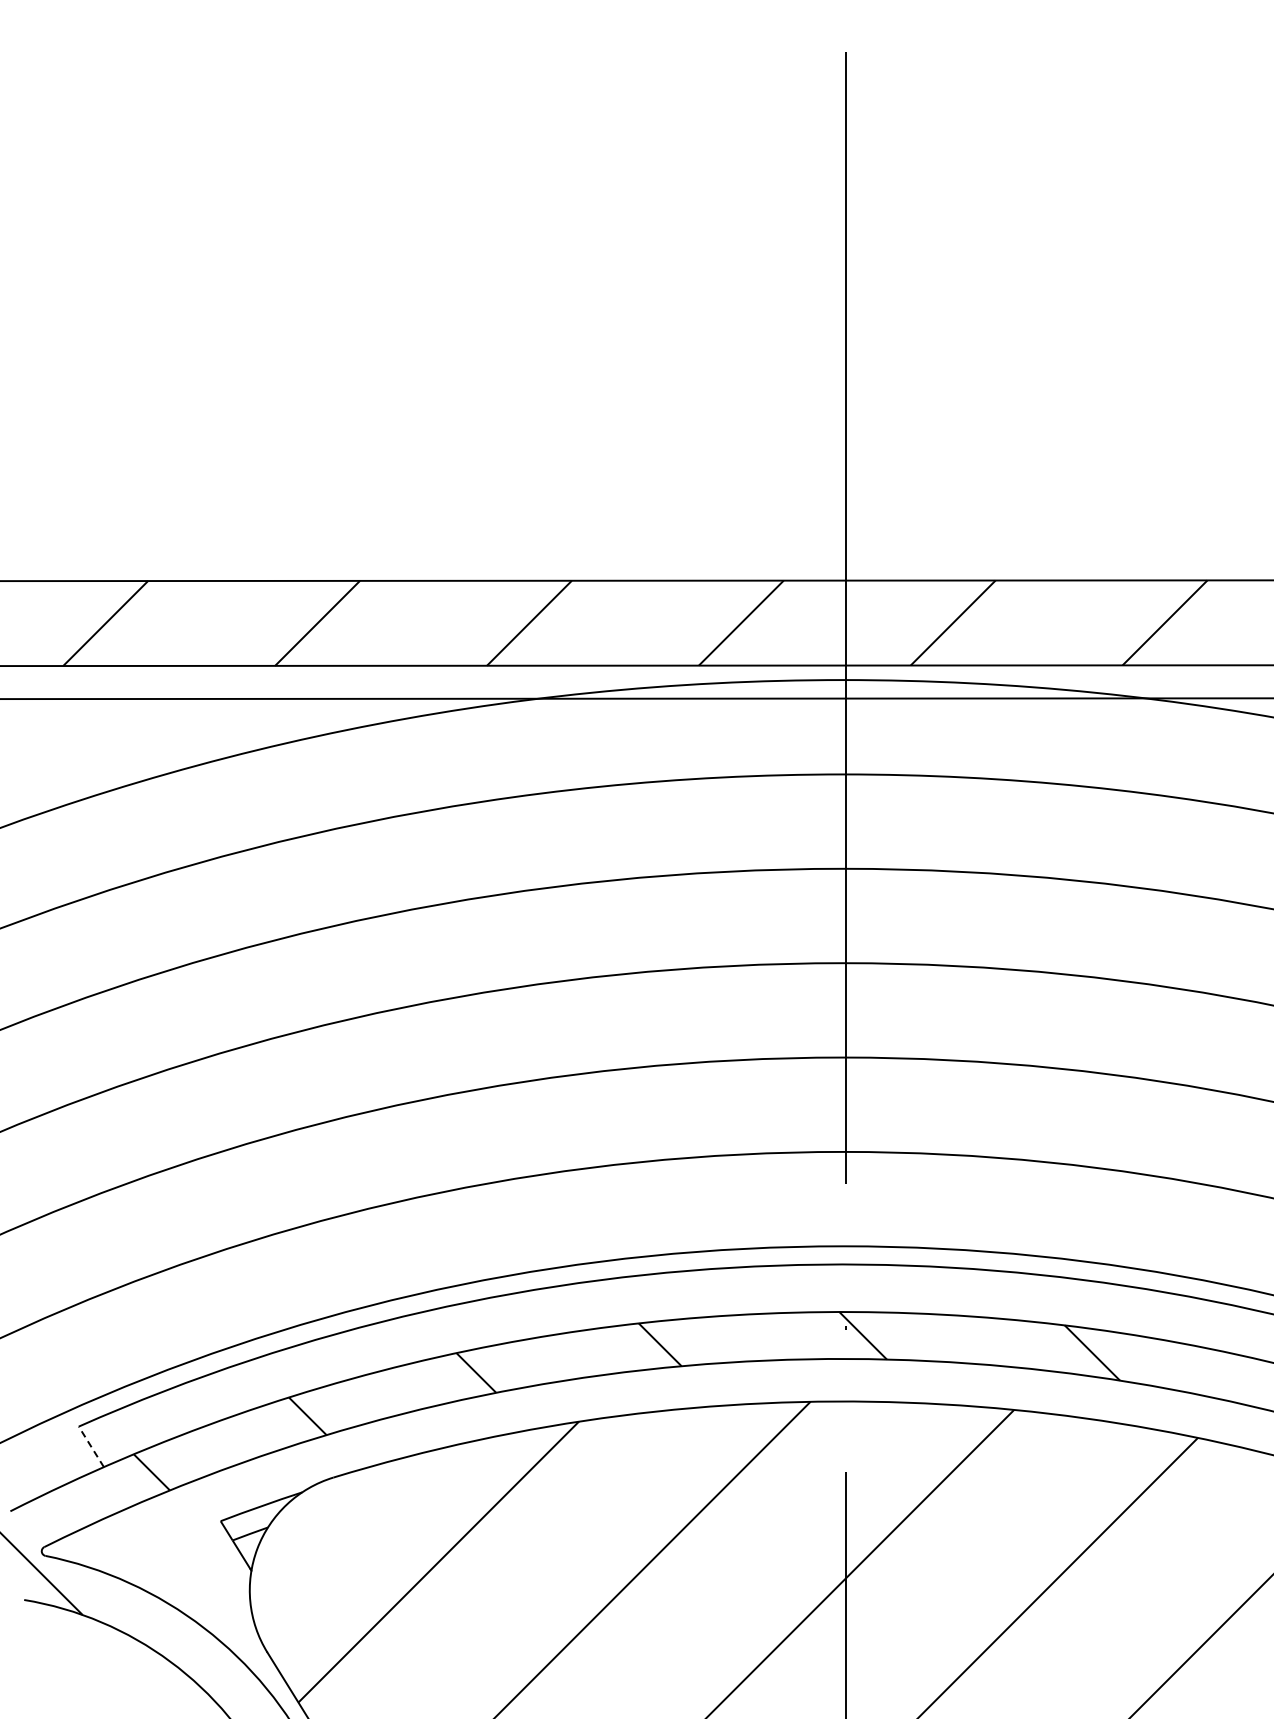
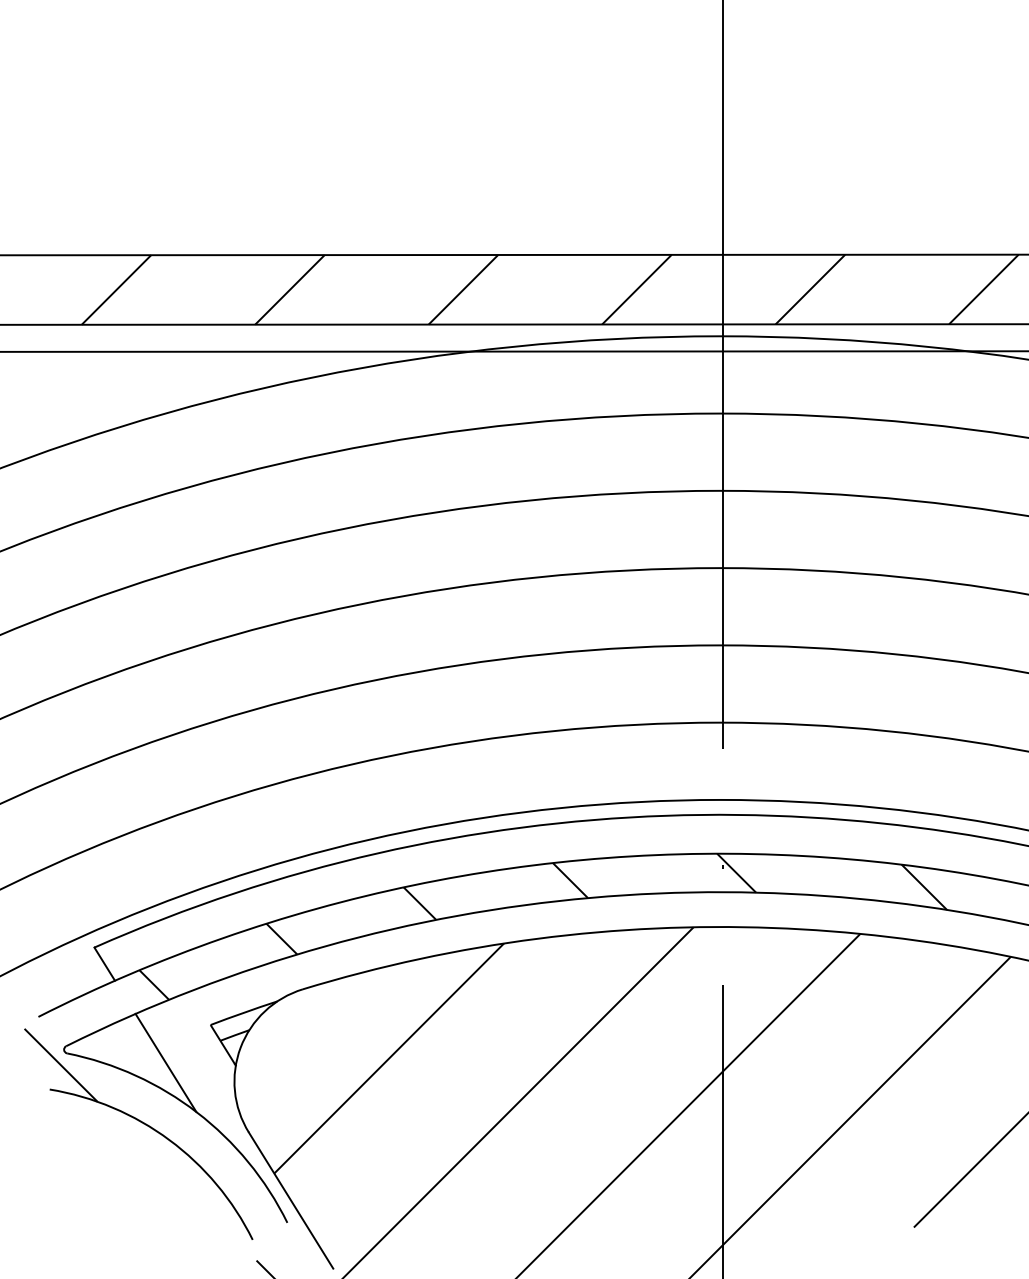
line: (91, 1446) -> (104, 963), dashed -> solid
line: (166, 1567) -> (166, 1062), added

